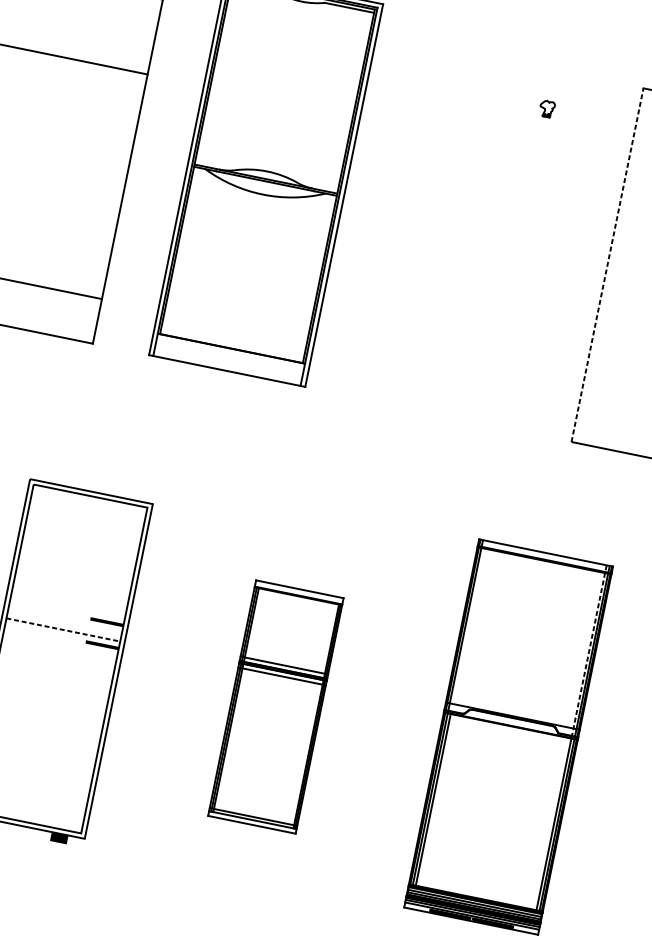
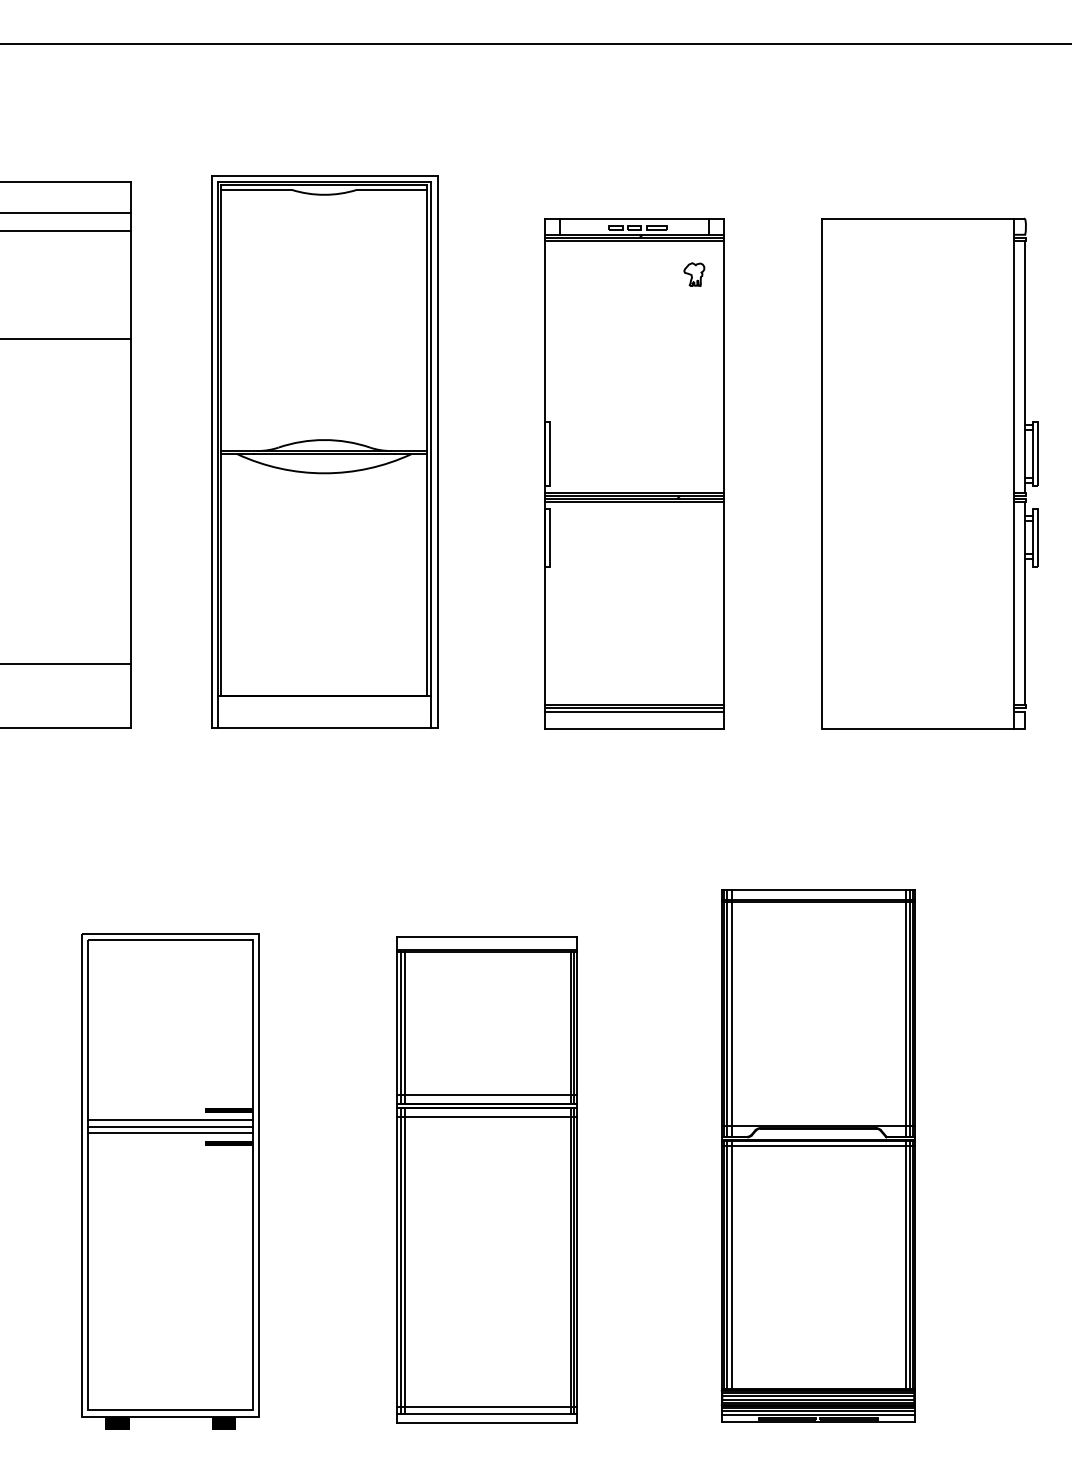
part: (477, 238) -> (634, 473), added
line: (607, 264) -> (822, 473), dashed -> solid
line: (65, 621) -> (170, 1120), added
line: (64, 625) -> (170, 1126), added
line: (468, 625) -> (731, 1013), added
line: (63, 630) -> (171, 1133), dashed -> solid
line: (589, 651) -> (905, 1014), dashed -> solid
part: (275, 706) -> (486, 1179), size x1.43
line: (509, 730) -> (817, 1146), added

